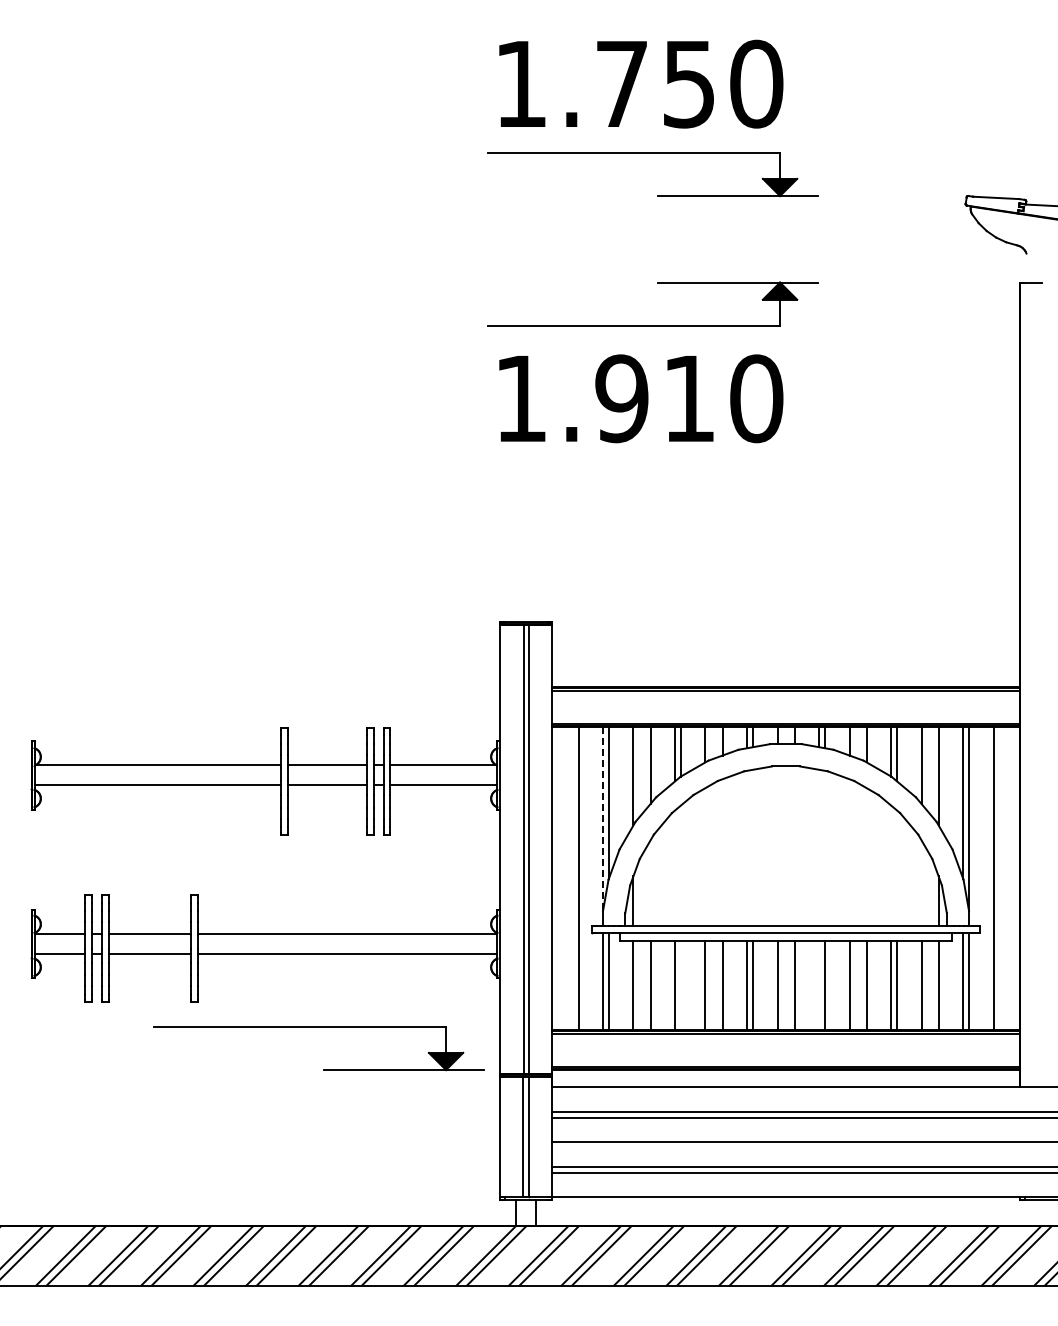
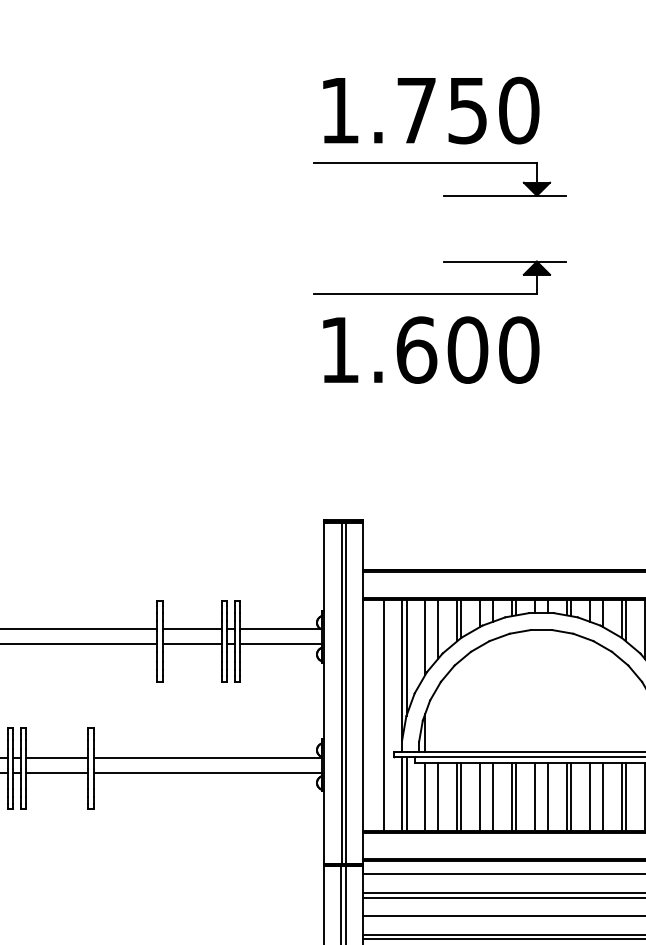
text: (655, 398) -> (442, 349), 1.910 -> 1.600
line: (603, 818) -> (402, 669), dashed -> solid
line: (680, 985) -> (461, 796), added
line: (819, 985) -> (566, 796), added
part: (318, 1027) -> (185, 828), removed

